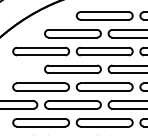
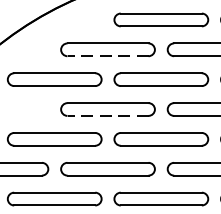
line: (72, 37) -> (107, 56), solid -> dashed
line: (72, 73) -> (107, 116), solid -> dashed

